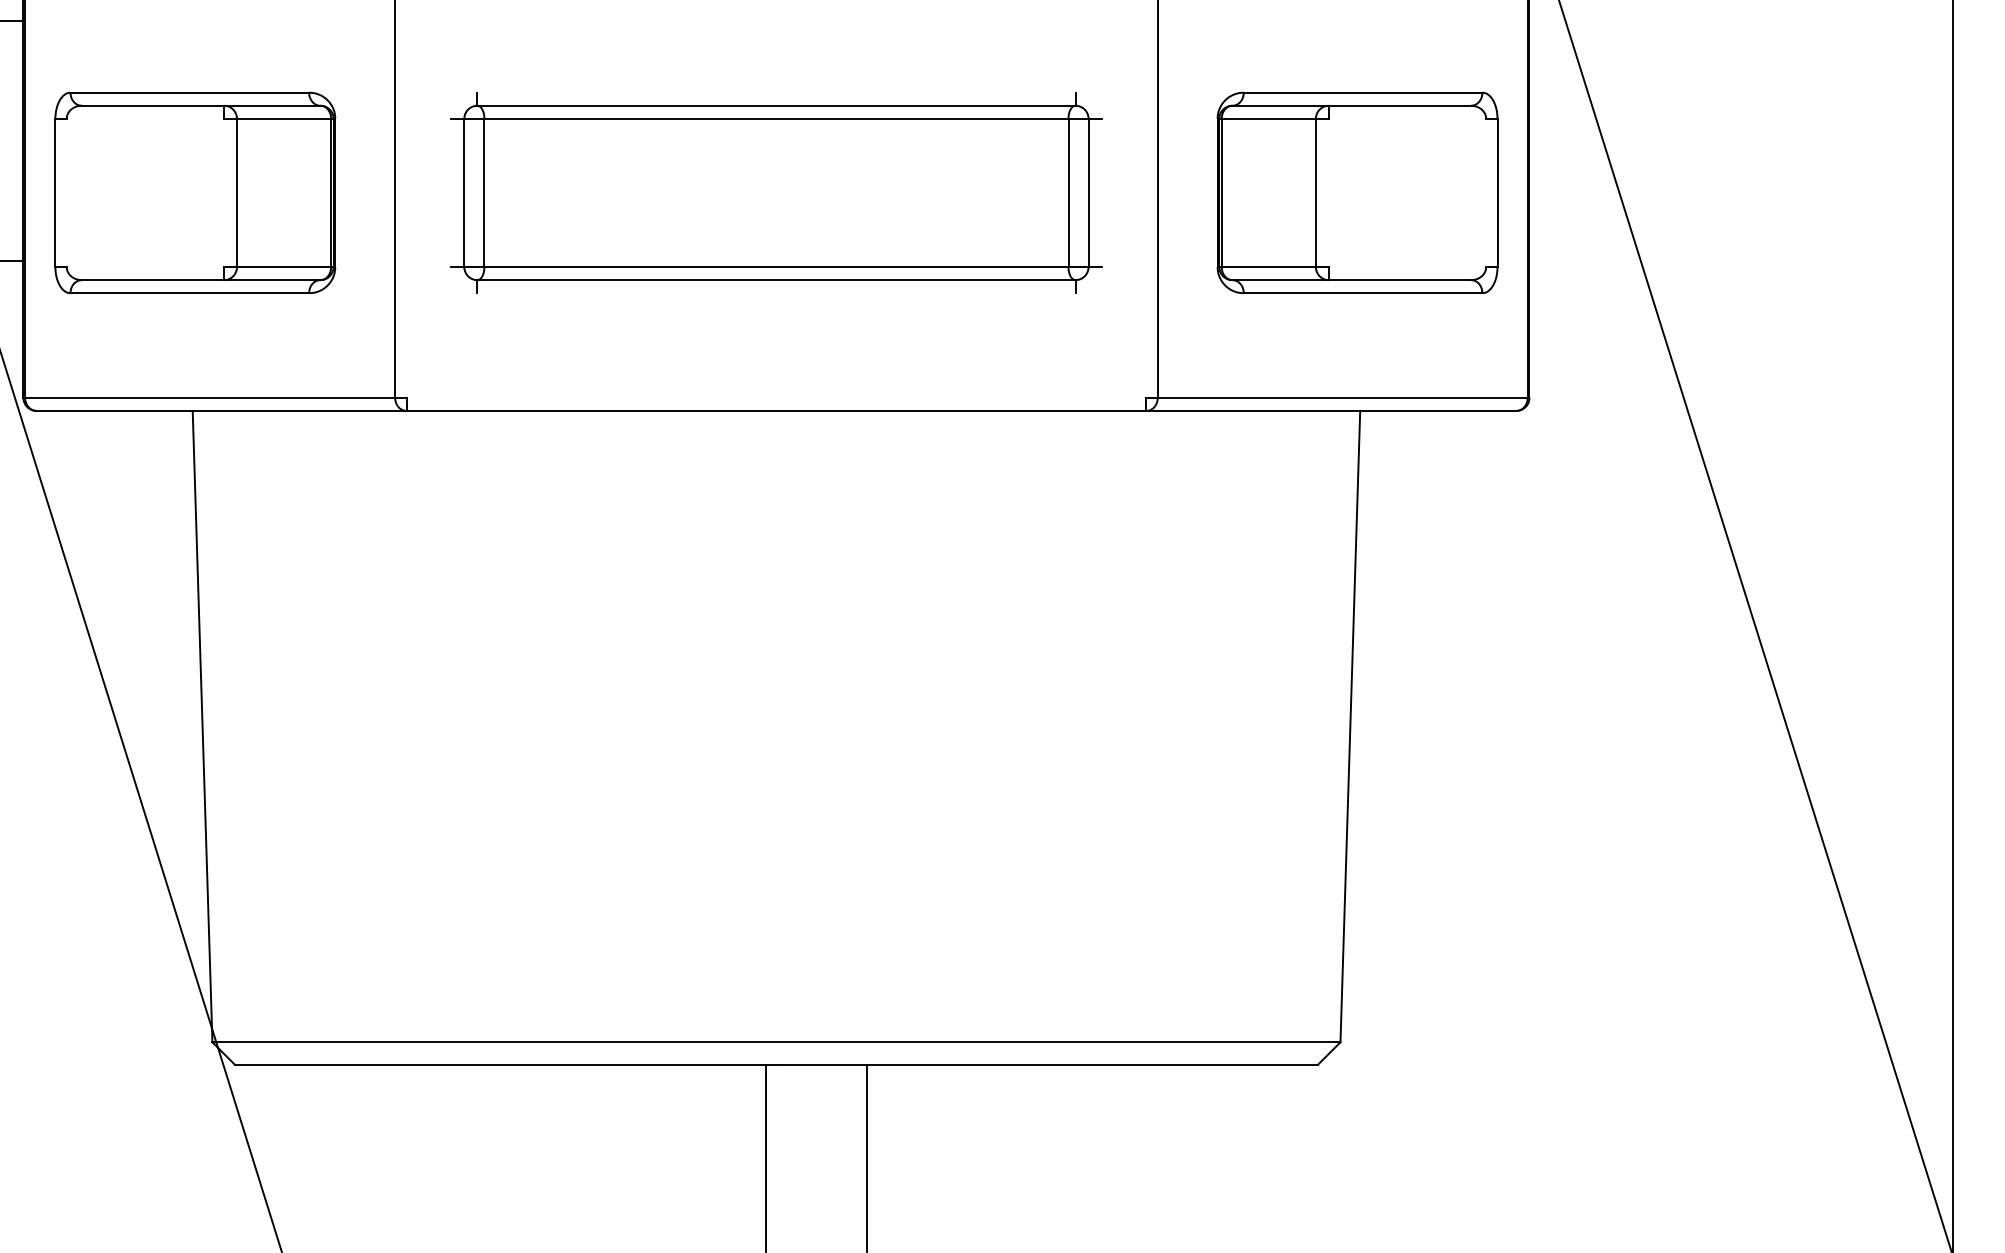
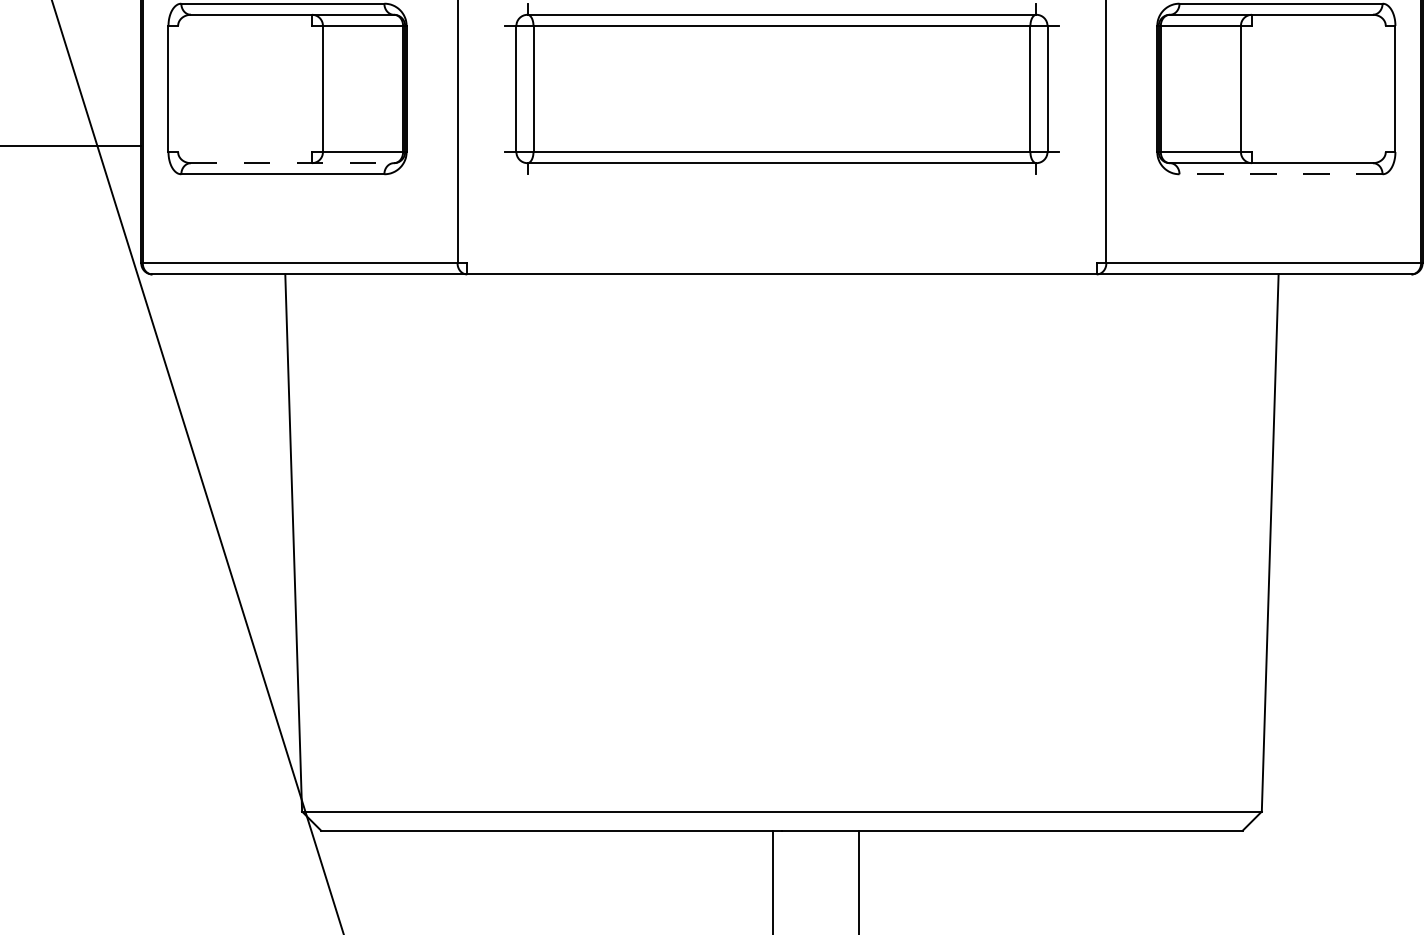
line: (201, 280) -> (292, 163), solid -> dashed
line: (1362, 293) -> (1280, 174), solid -> dashed

